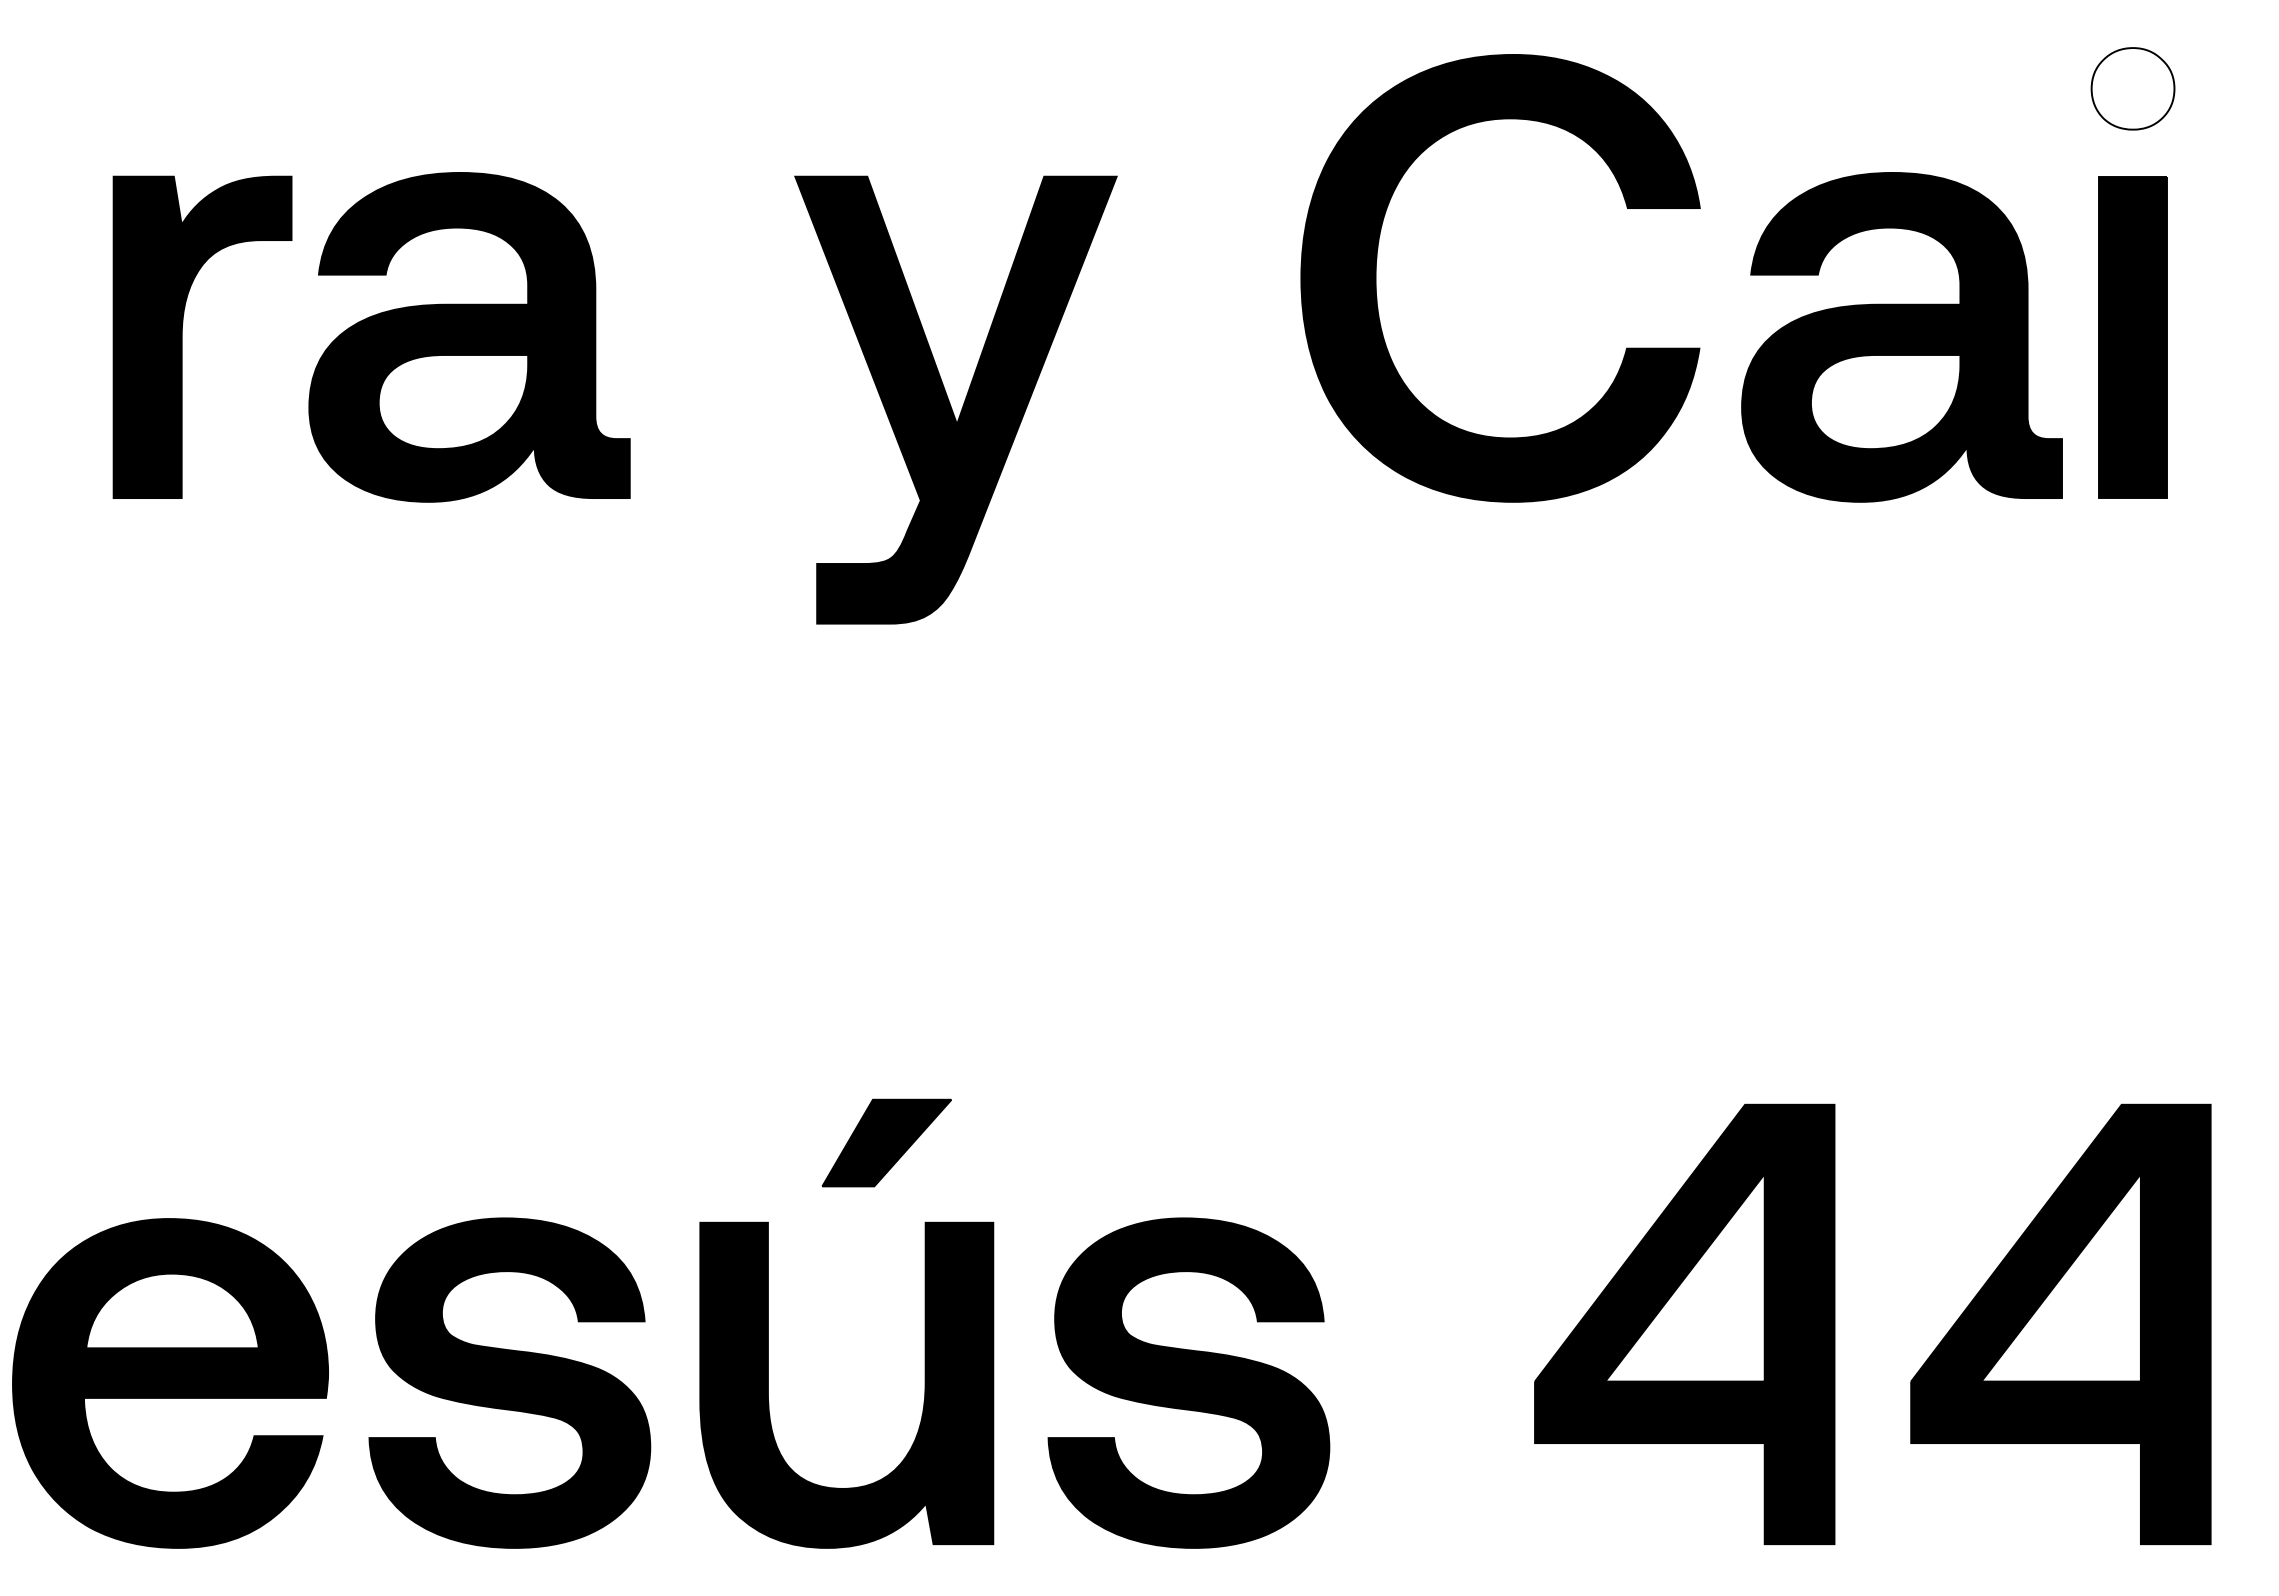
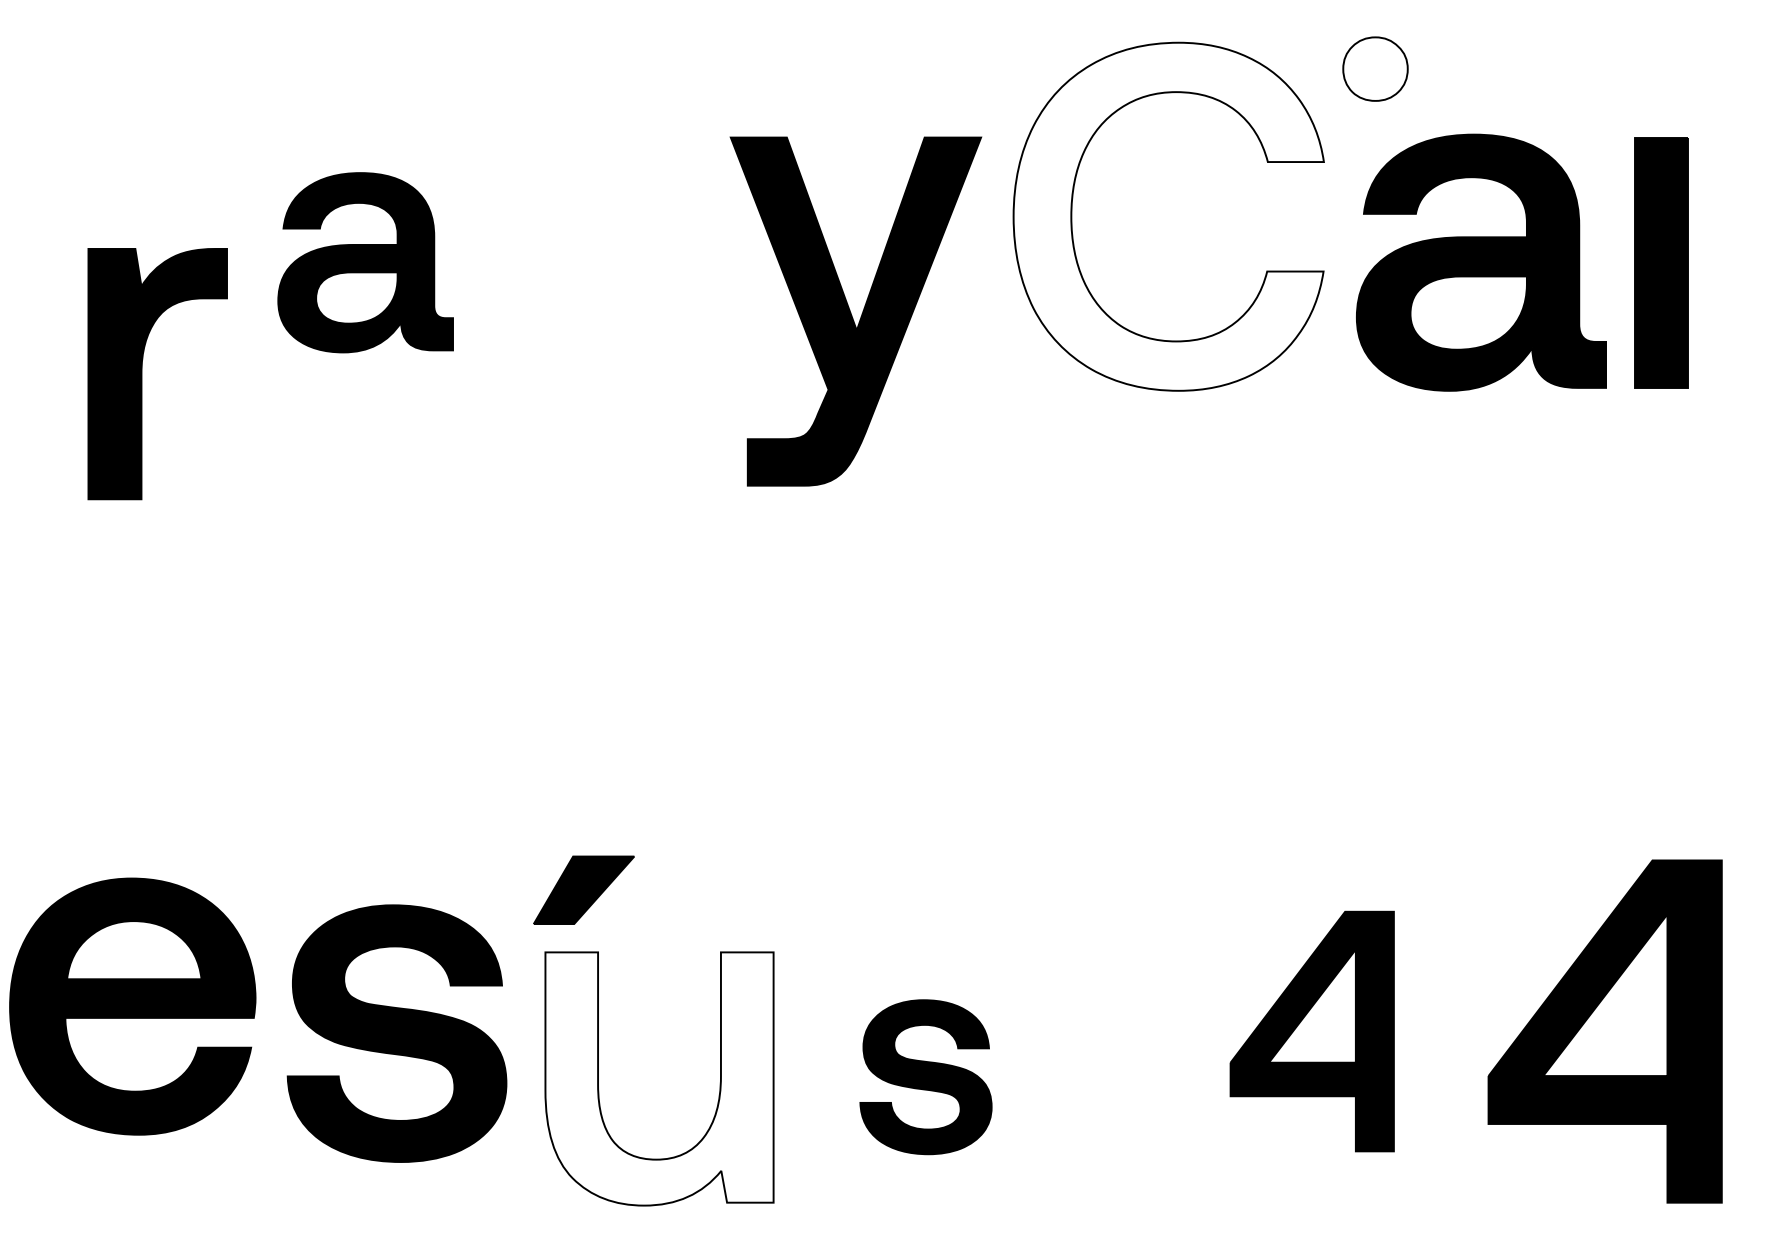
part: (2132, 88) -> (1375, 68), moved
fill: (1500, 277) -> (1168, 216), removed
part: (182, 336) -> (142, 373), moved
part: (469, 337) -> (365, 262), size x0.7
part: (949, 400) -> (850, 311), moved
part: (886, 1142) -> (583, 889), moved
part: (1684, 1324) -> (1312, 1031), size x0.7
part: (509, 1382) -> (396, 1033), moved
part: (1188, 1382) -> (925, 1076), size x0.6
part: (170, 1383) -> (132, 1006), moved
fill: (846, 1384) -> (659, 1078), removed

